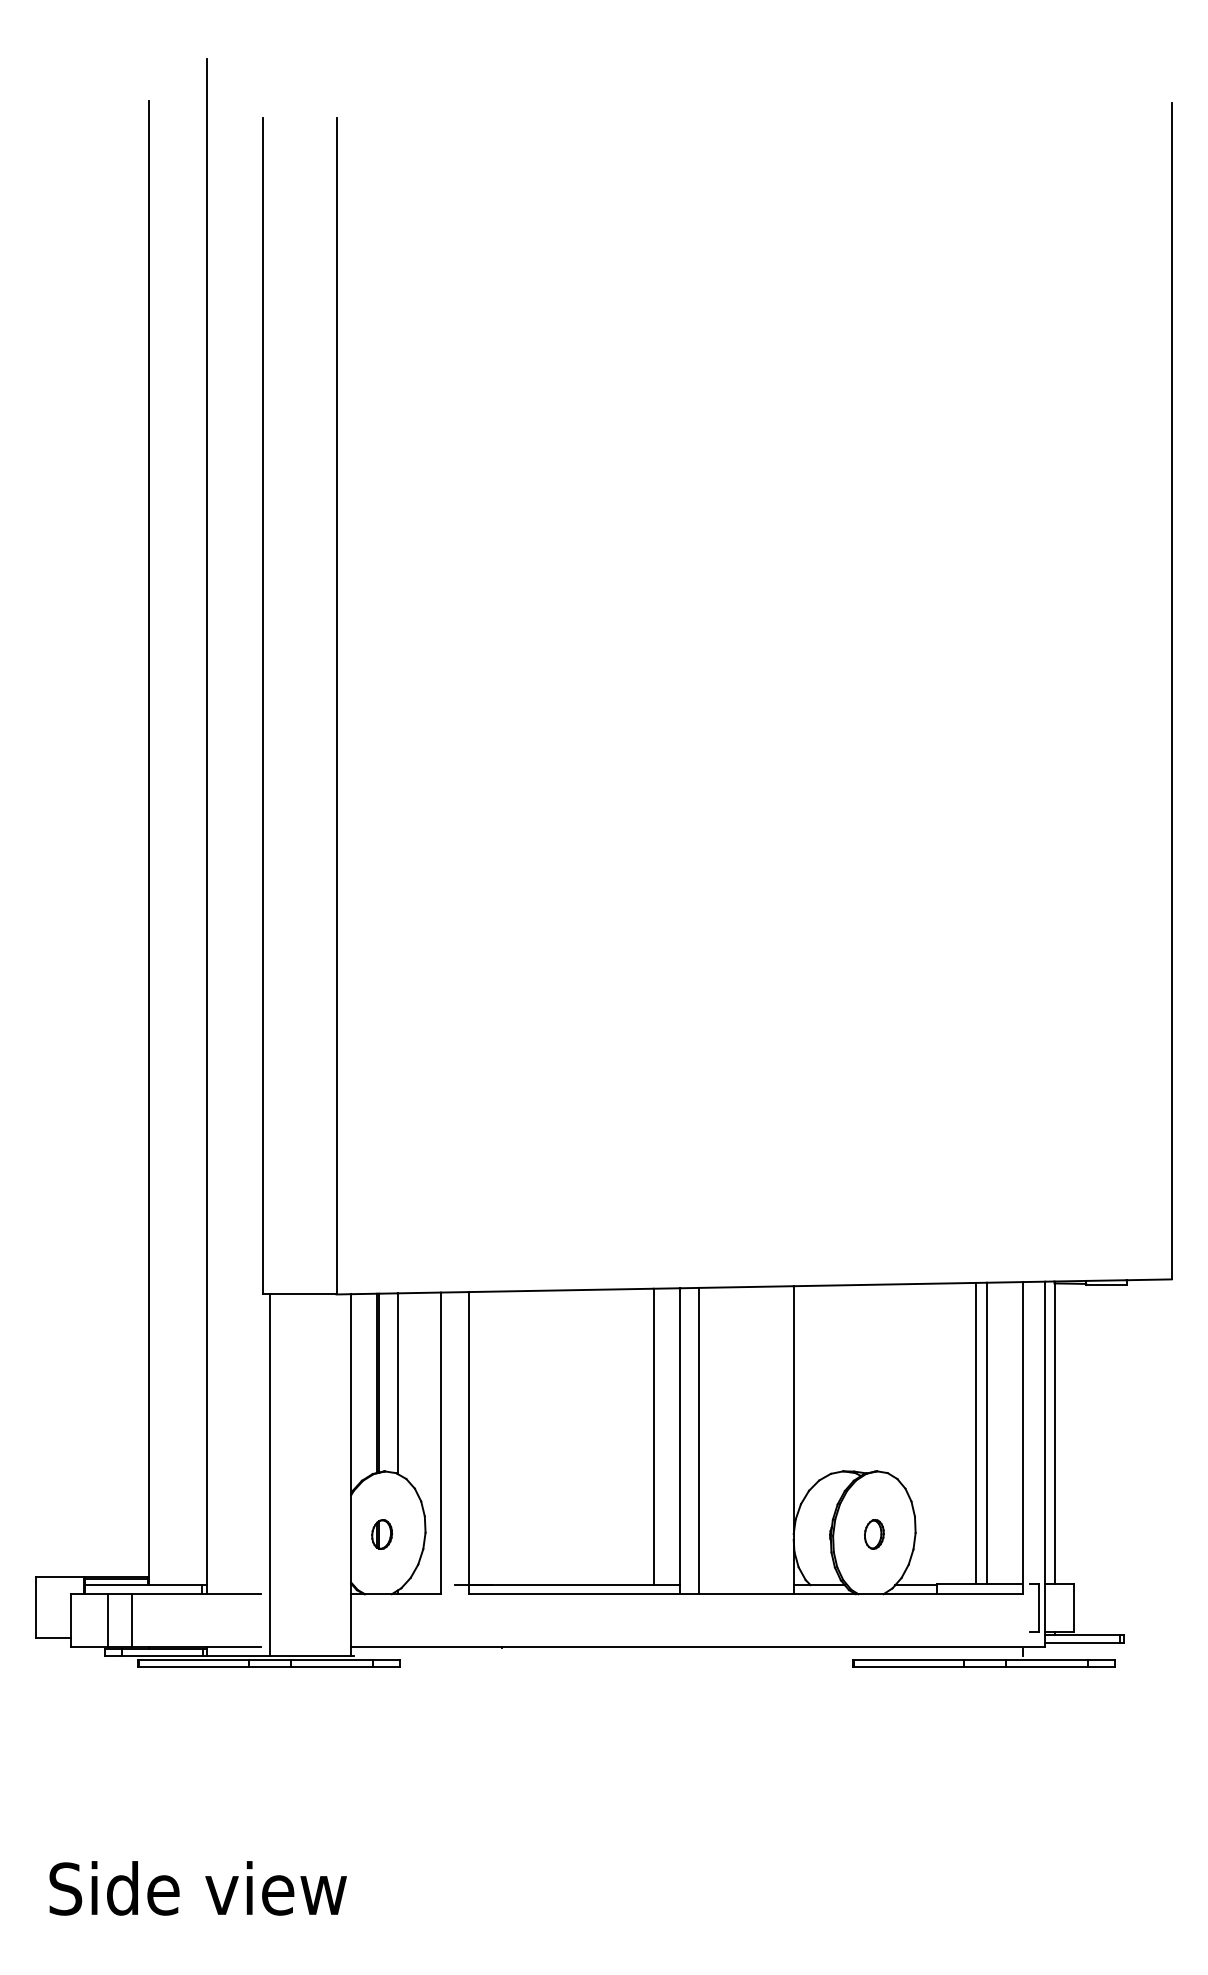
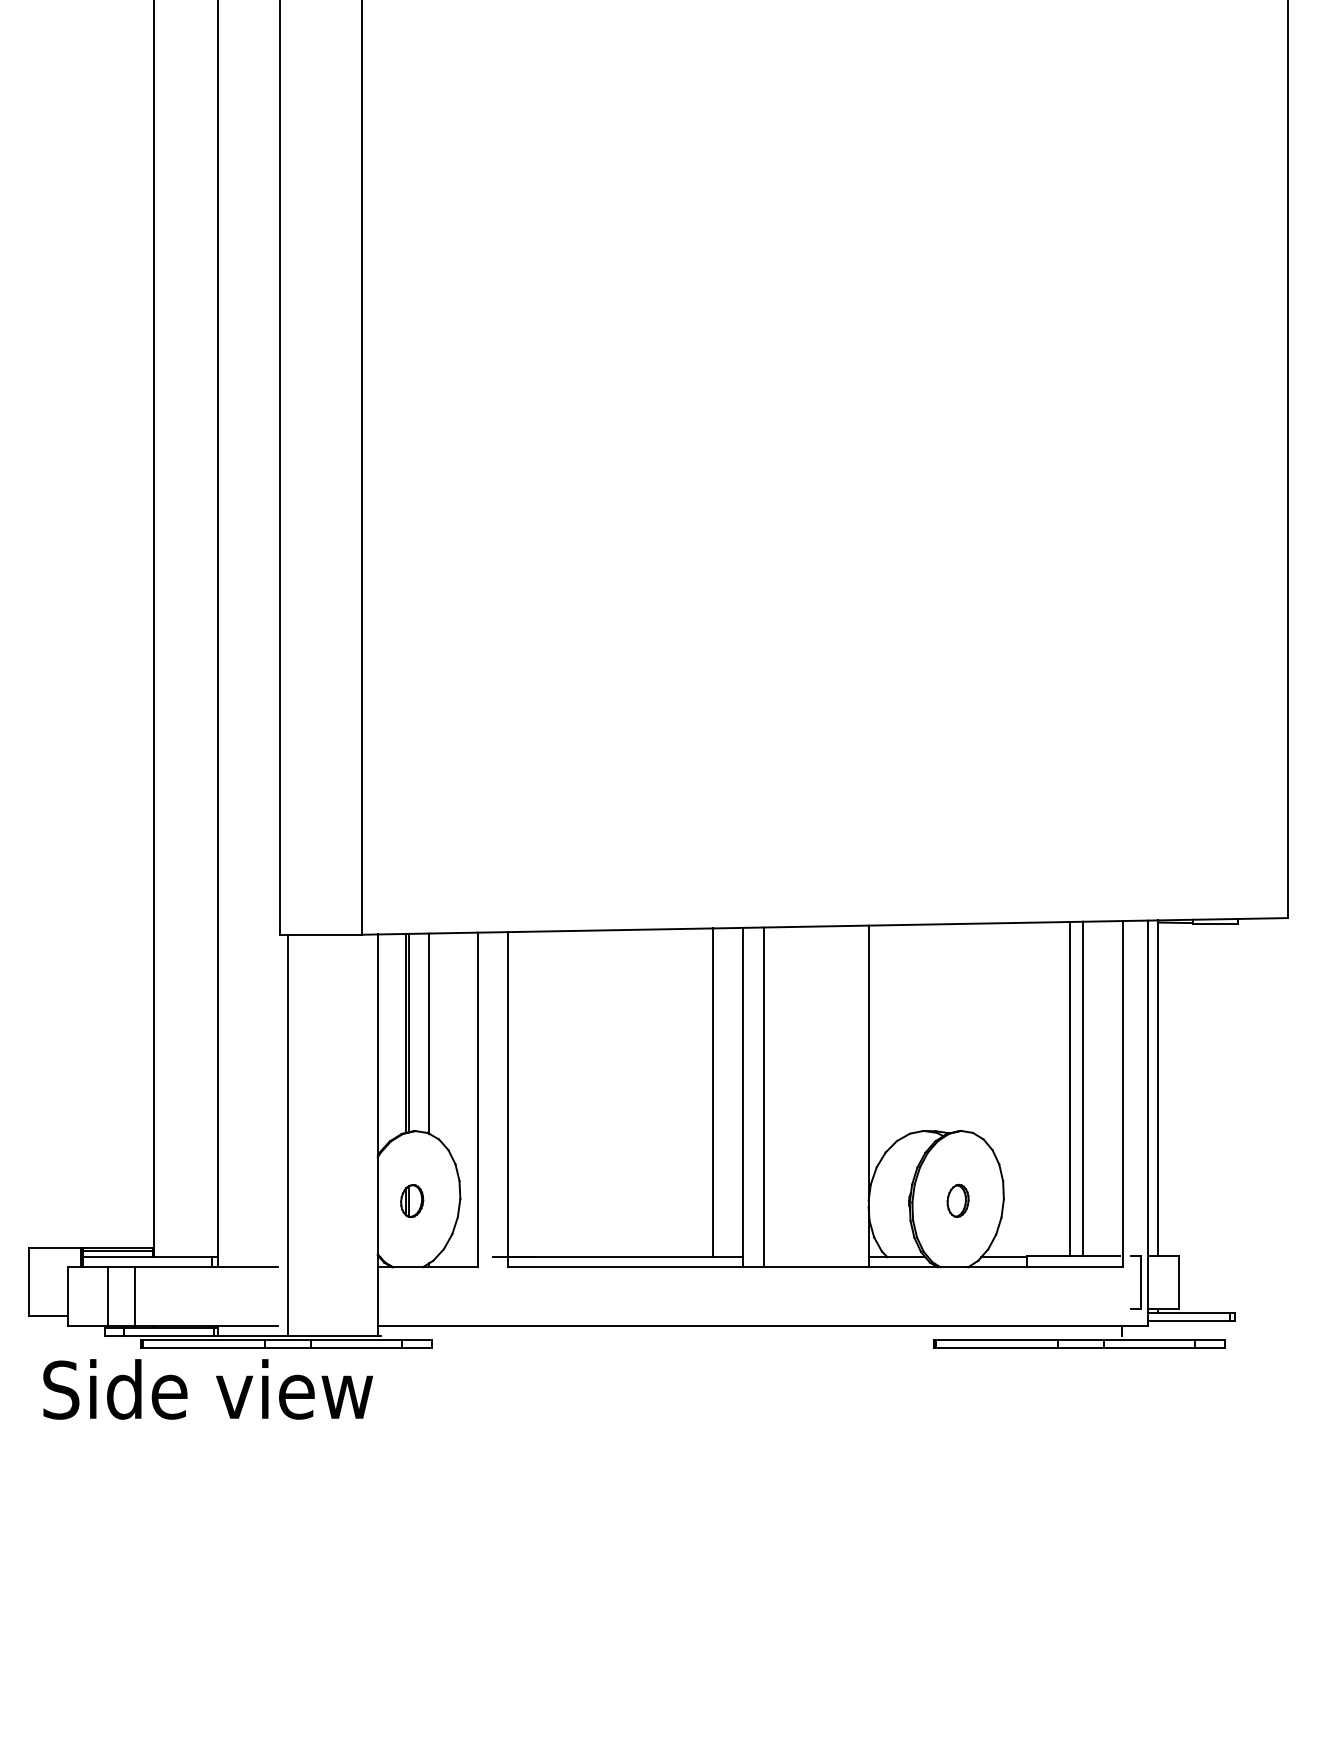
text: (197, 1888) -> (207, 1389), moved

